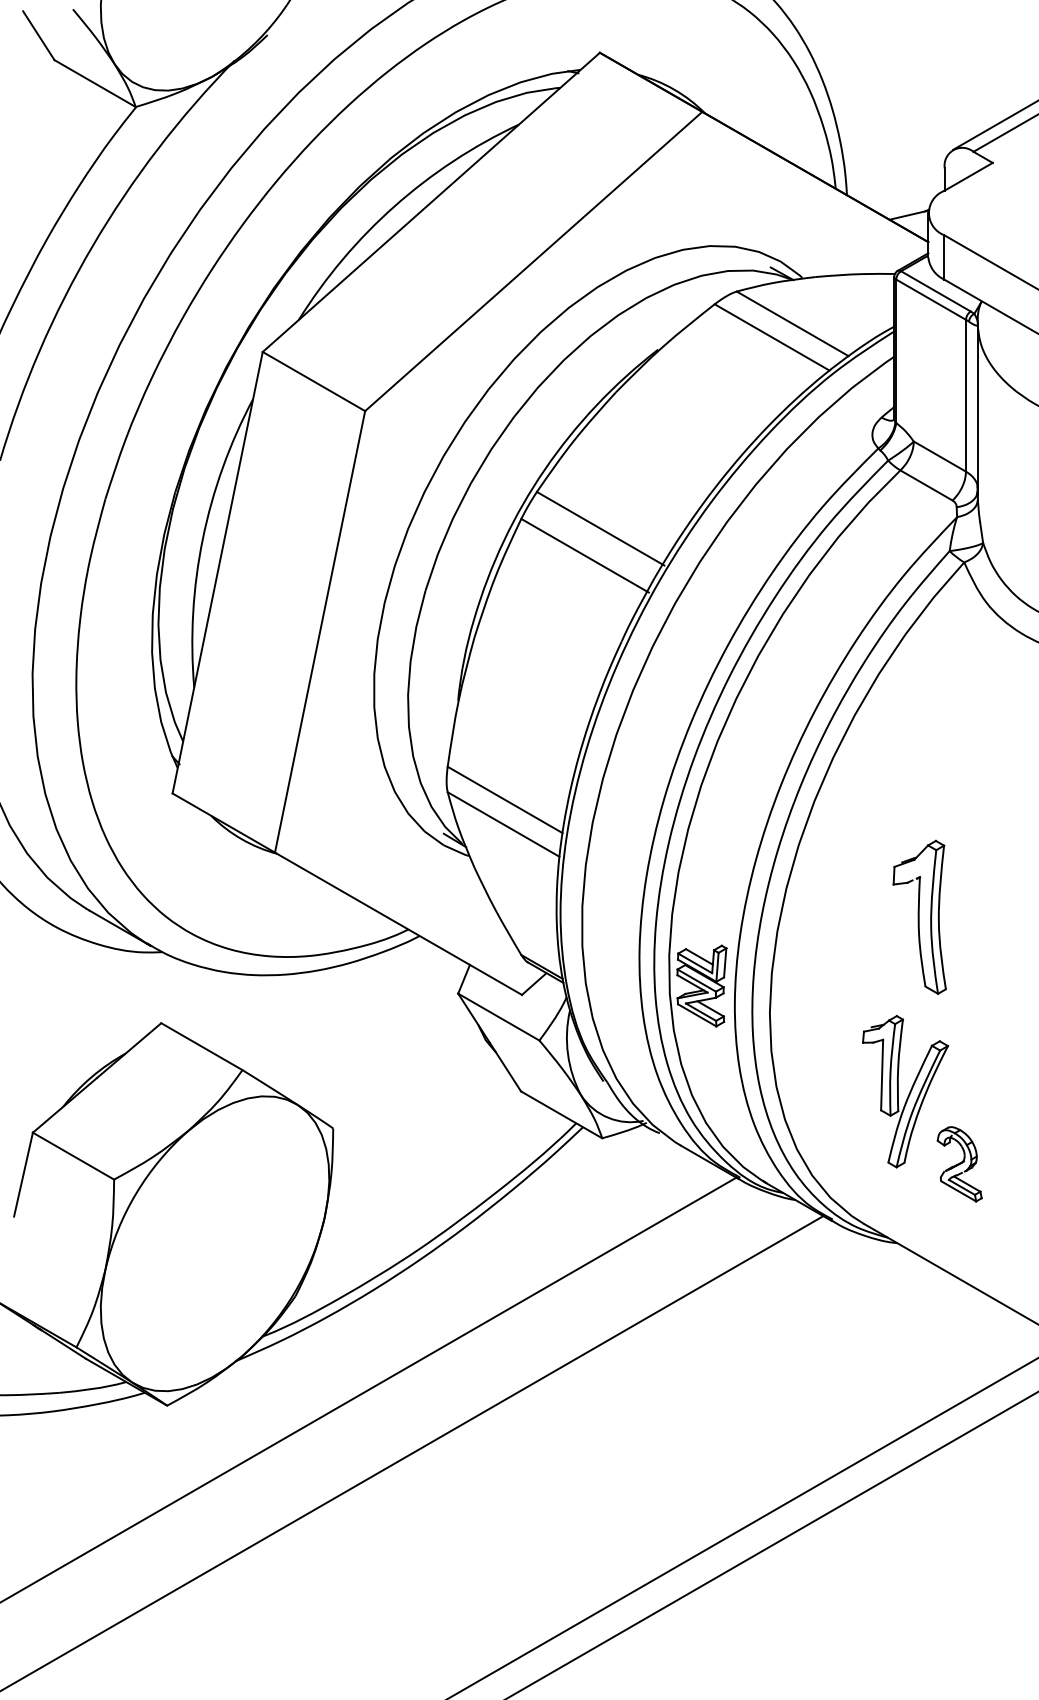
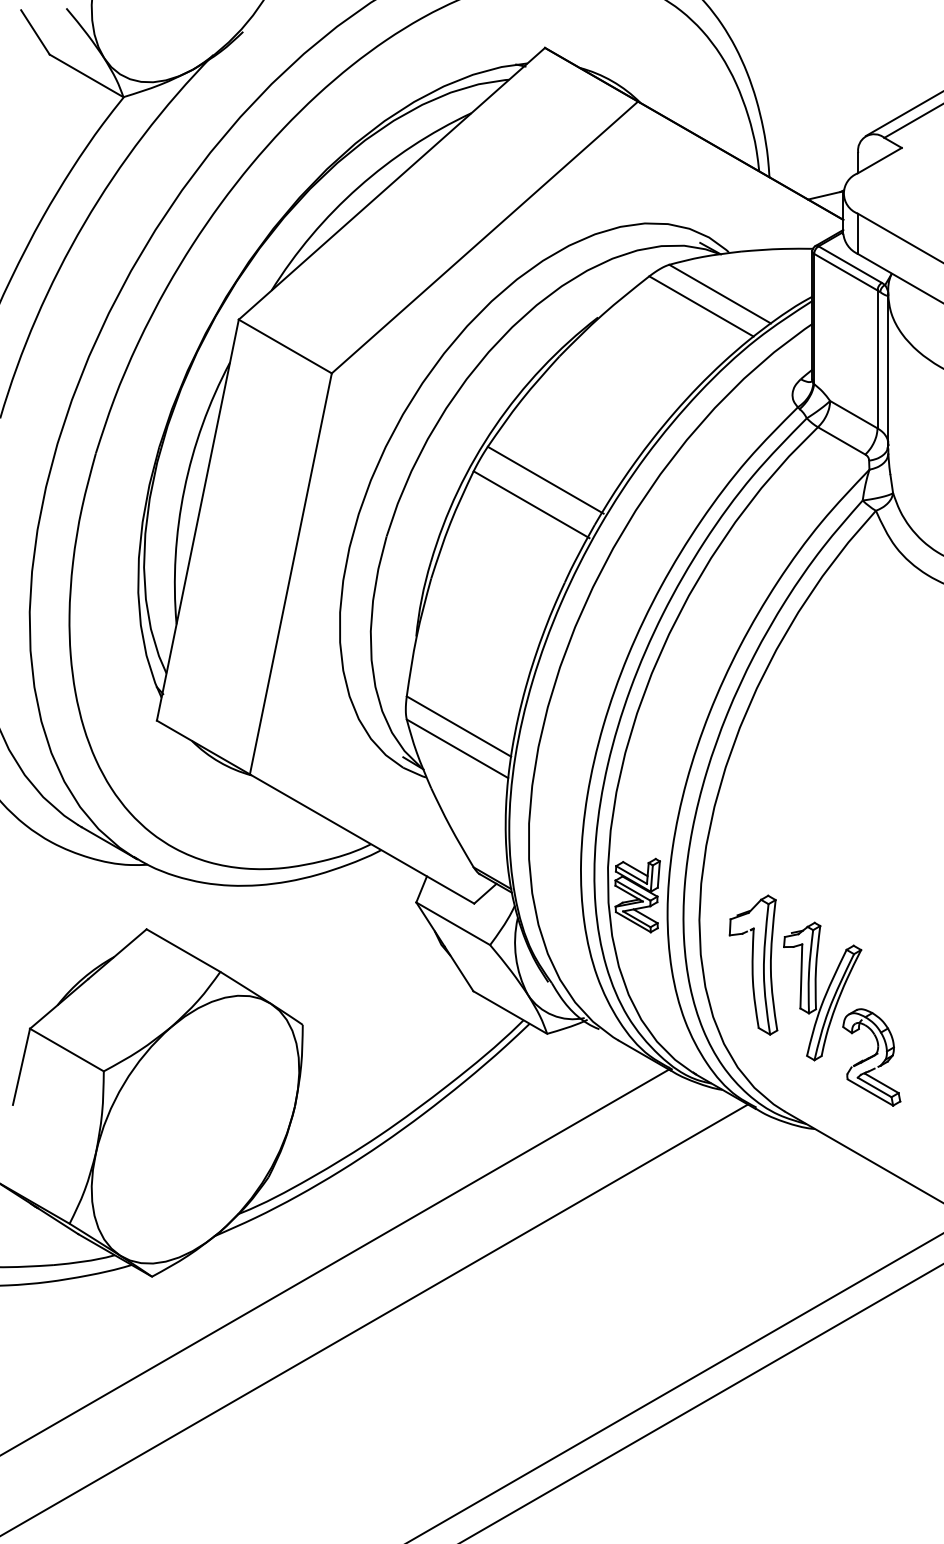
part: (919, 916) -> (753, 964), moved
part: (959, 1164) -> (871, 1057), size x1.43

